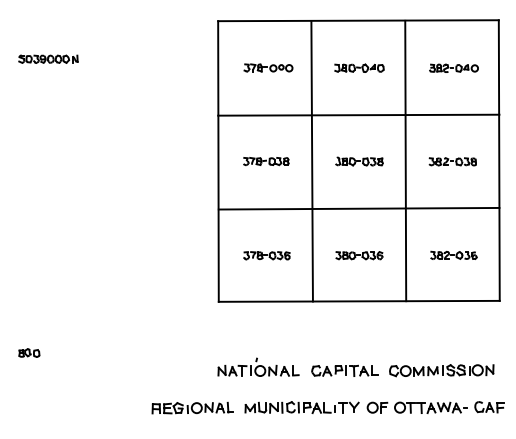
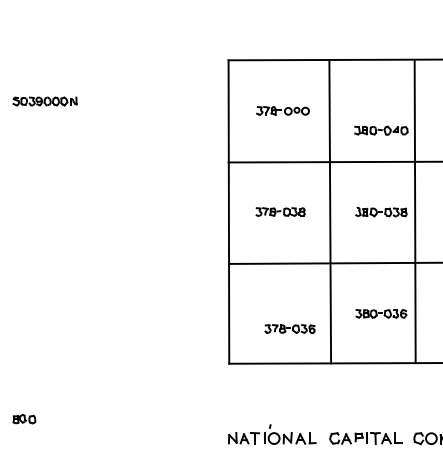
part: (359, 67) -> (381, 129), moved
line: (405, 160) -> (414, 210), moved
part: (266, 255) -> (289, 328), moved

